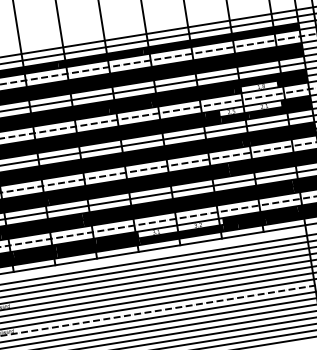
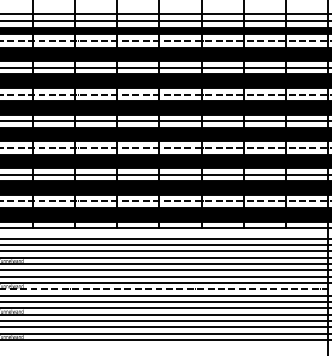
fill: (259, 87) -> (304, 84), added
fill: (250, 108) -> (292, 104), added
fill: (180, 228) -> (204, 211), added

